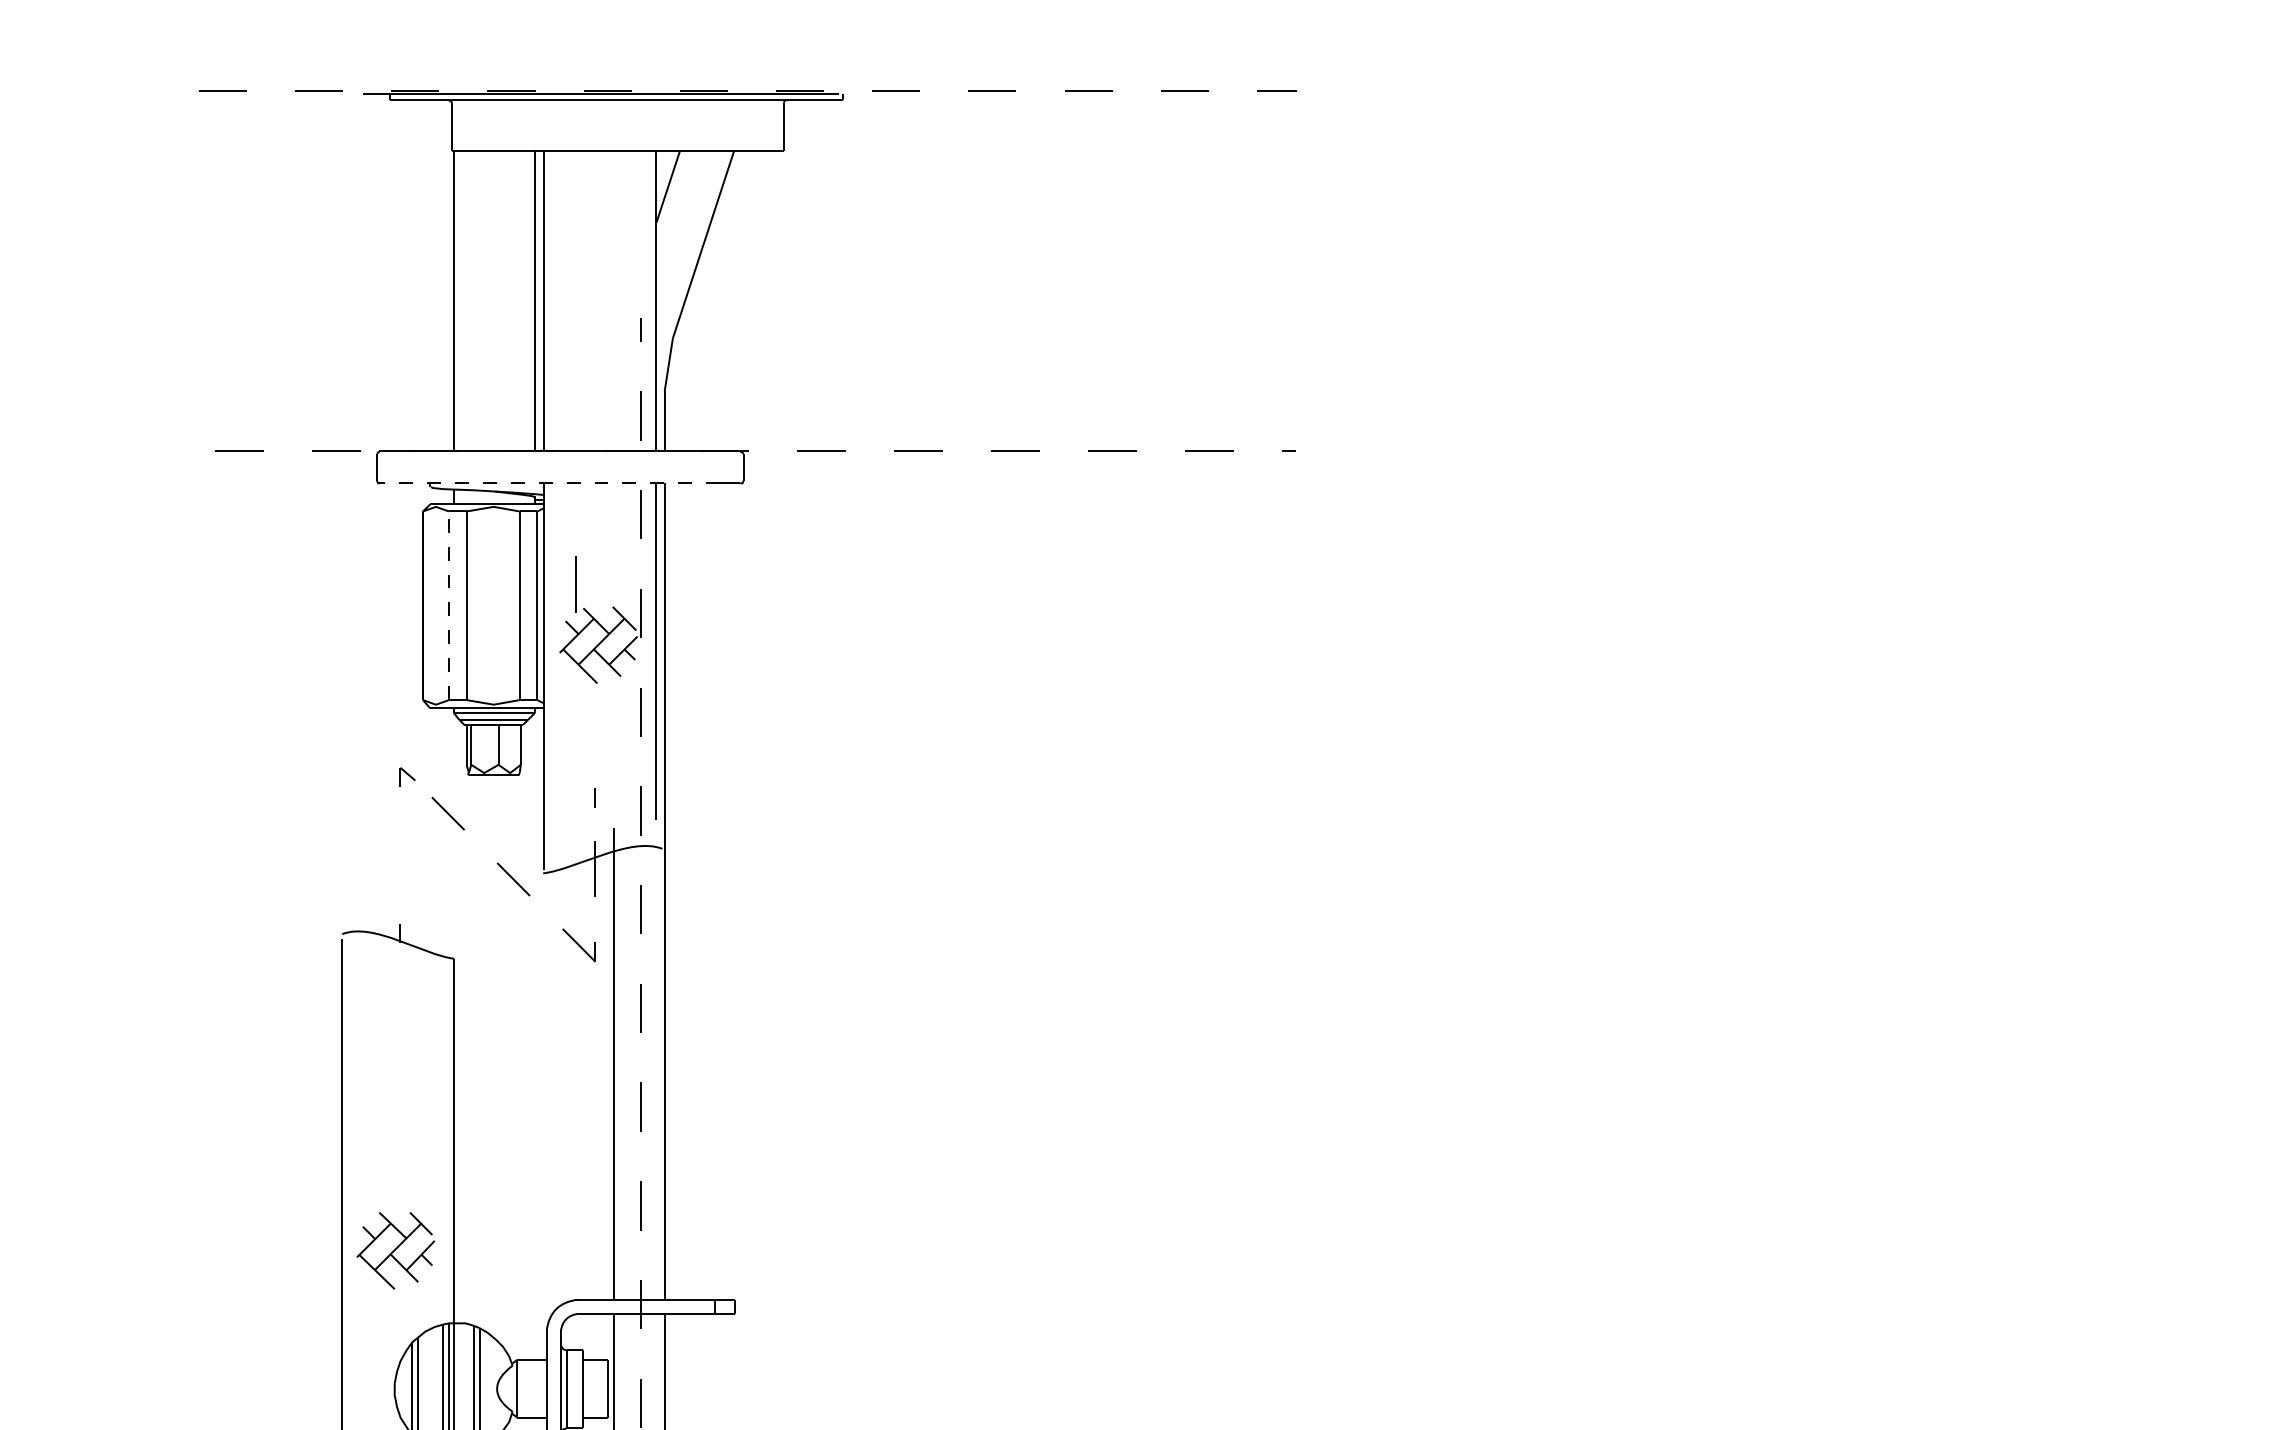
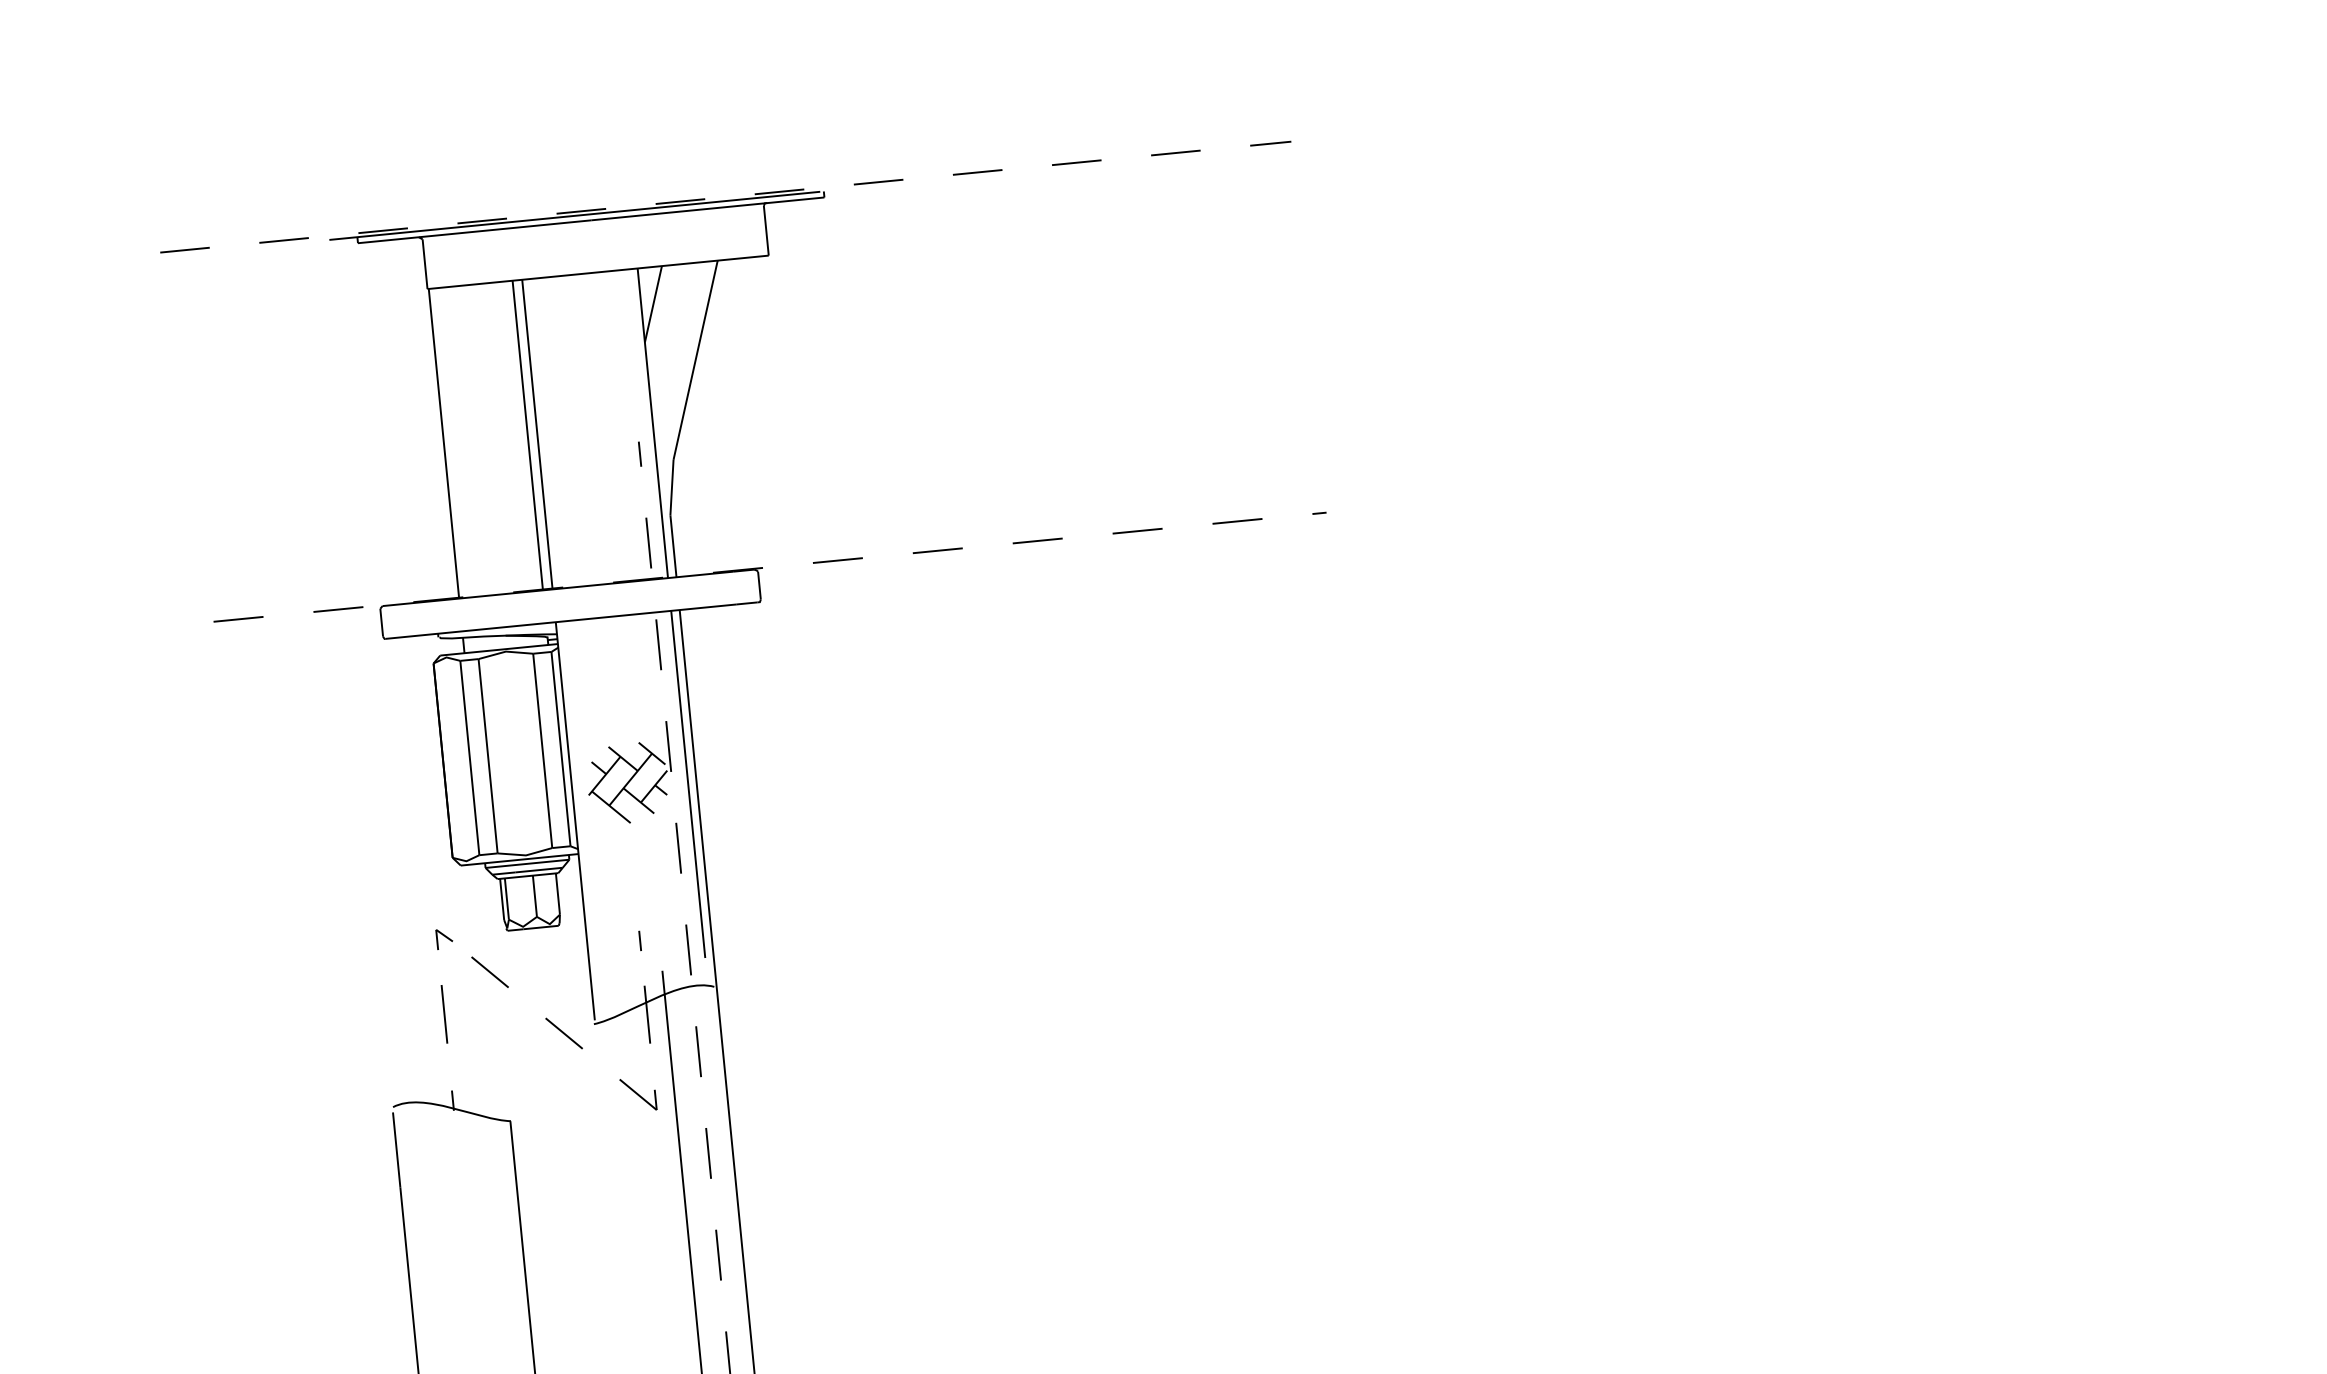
line: (549, 483) -> (561, 621), dashed -> solid
line: (575, 584) -> (443, 1014), moved
line: (448, 605) -> (469, 757), dashed -> solid

